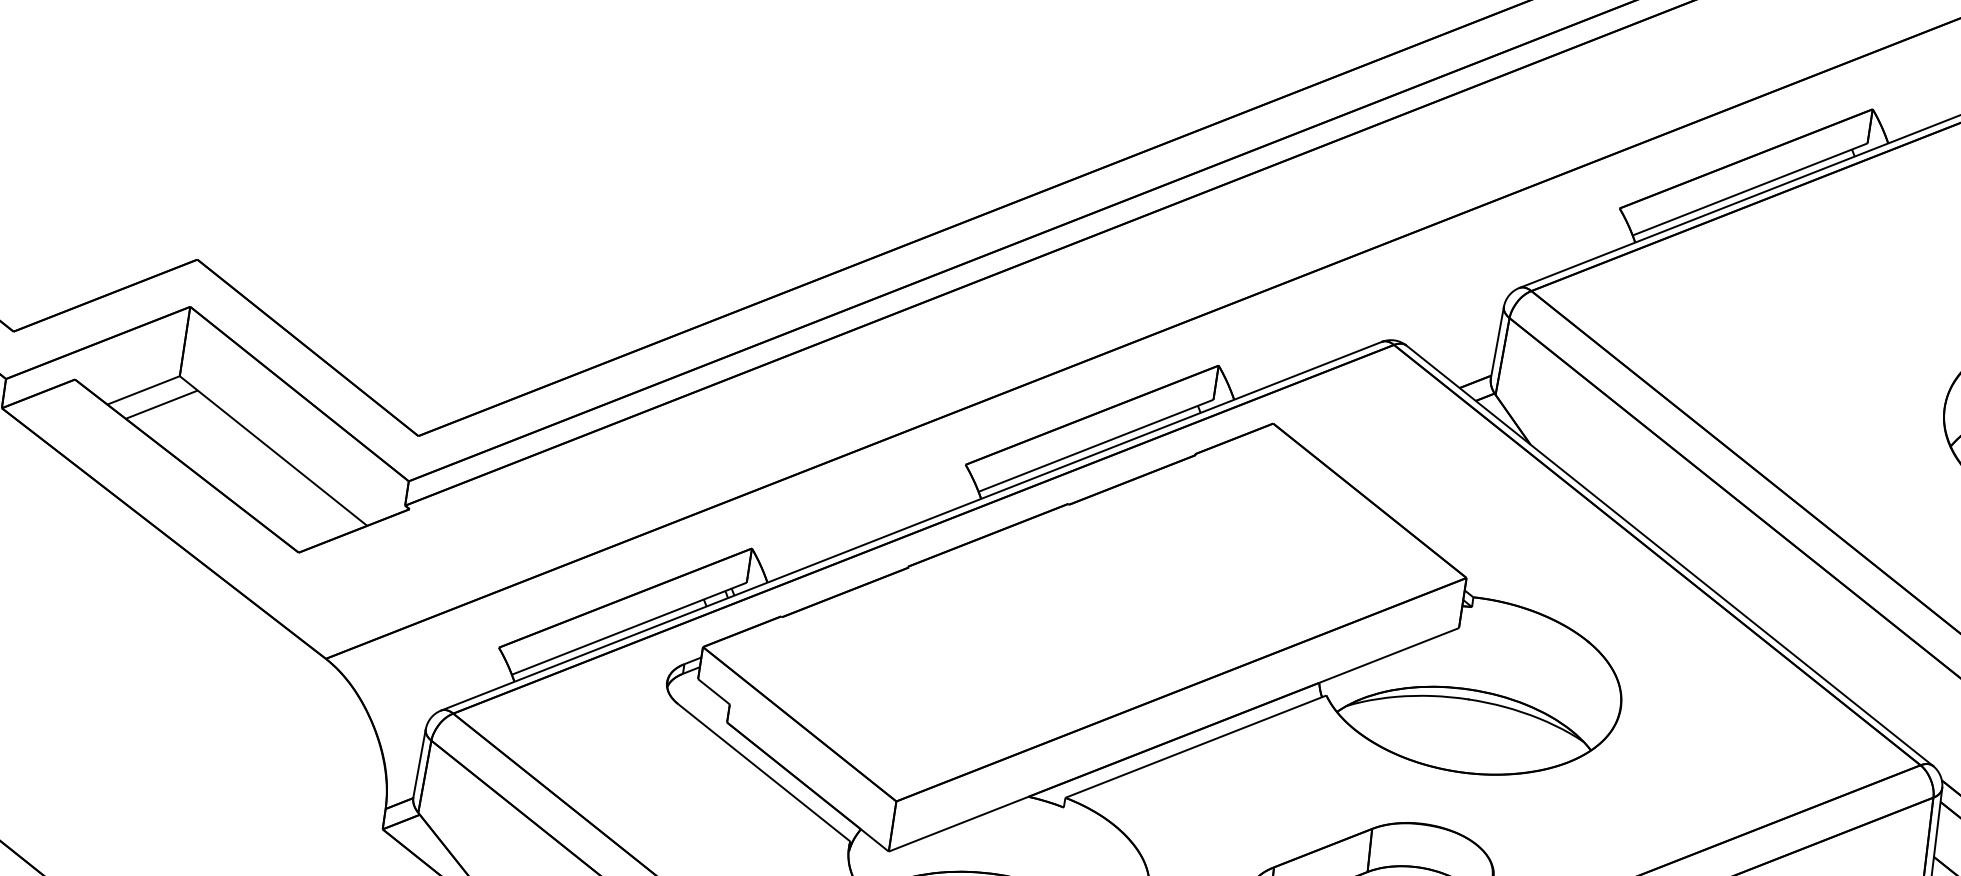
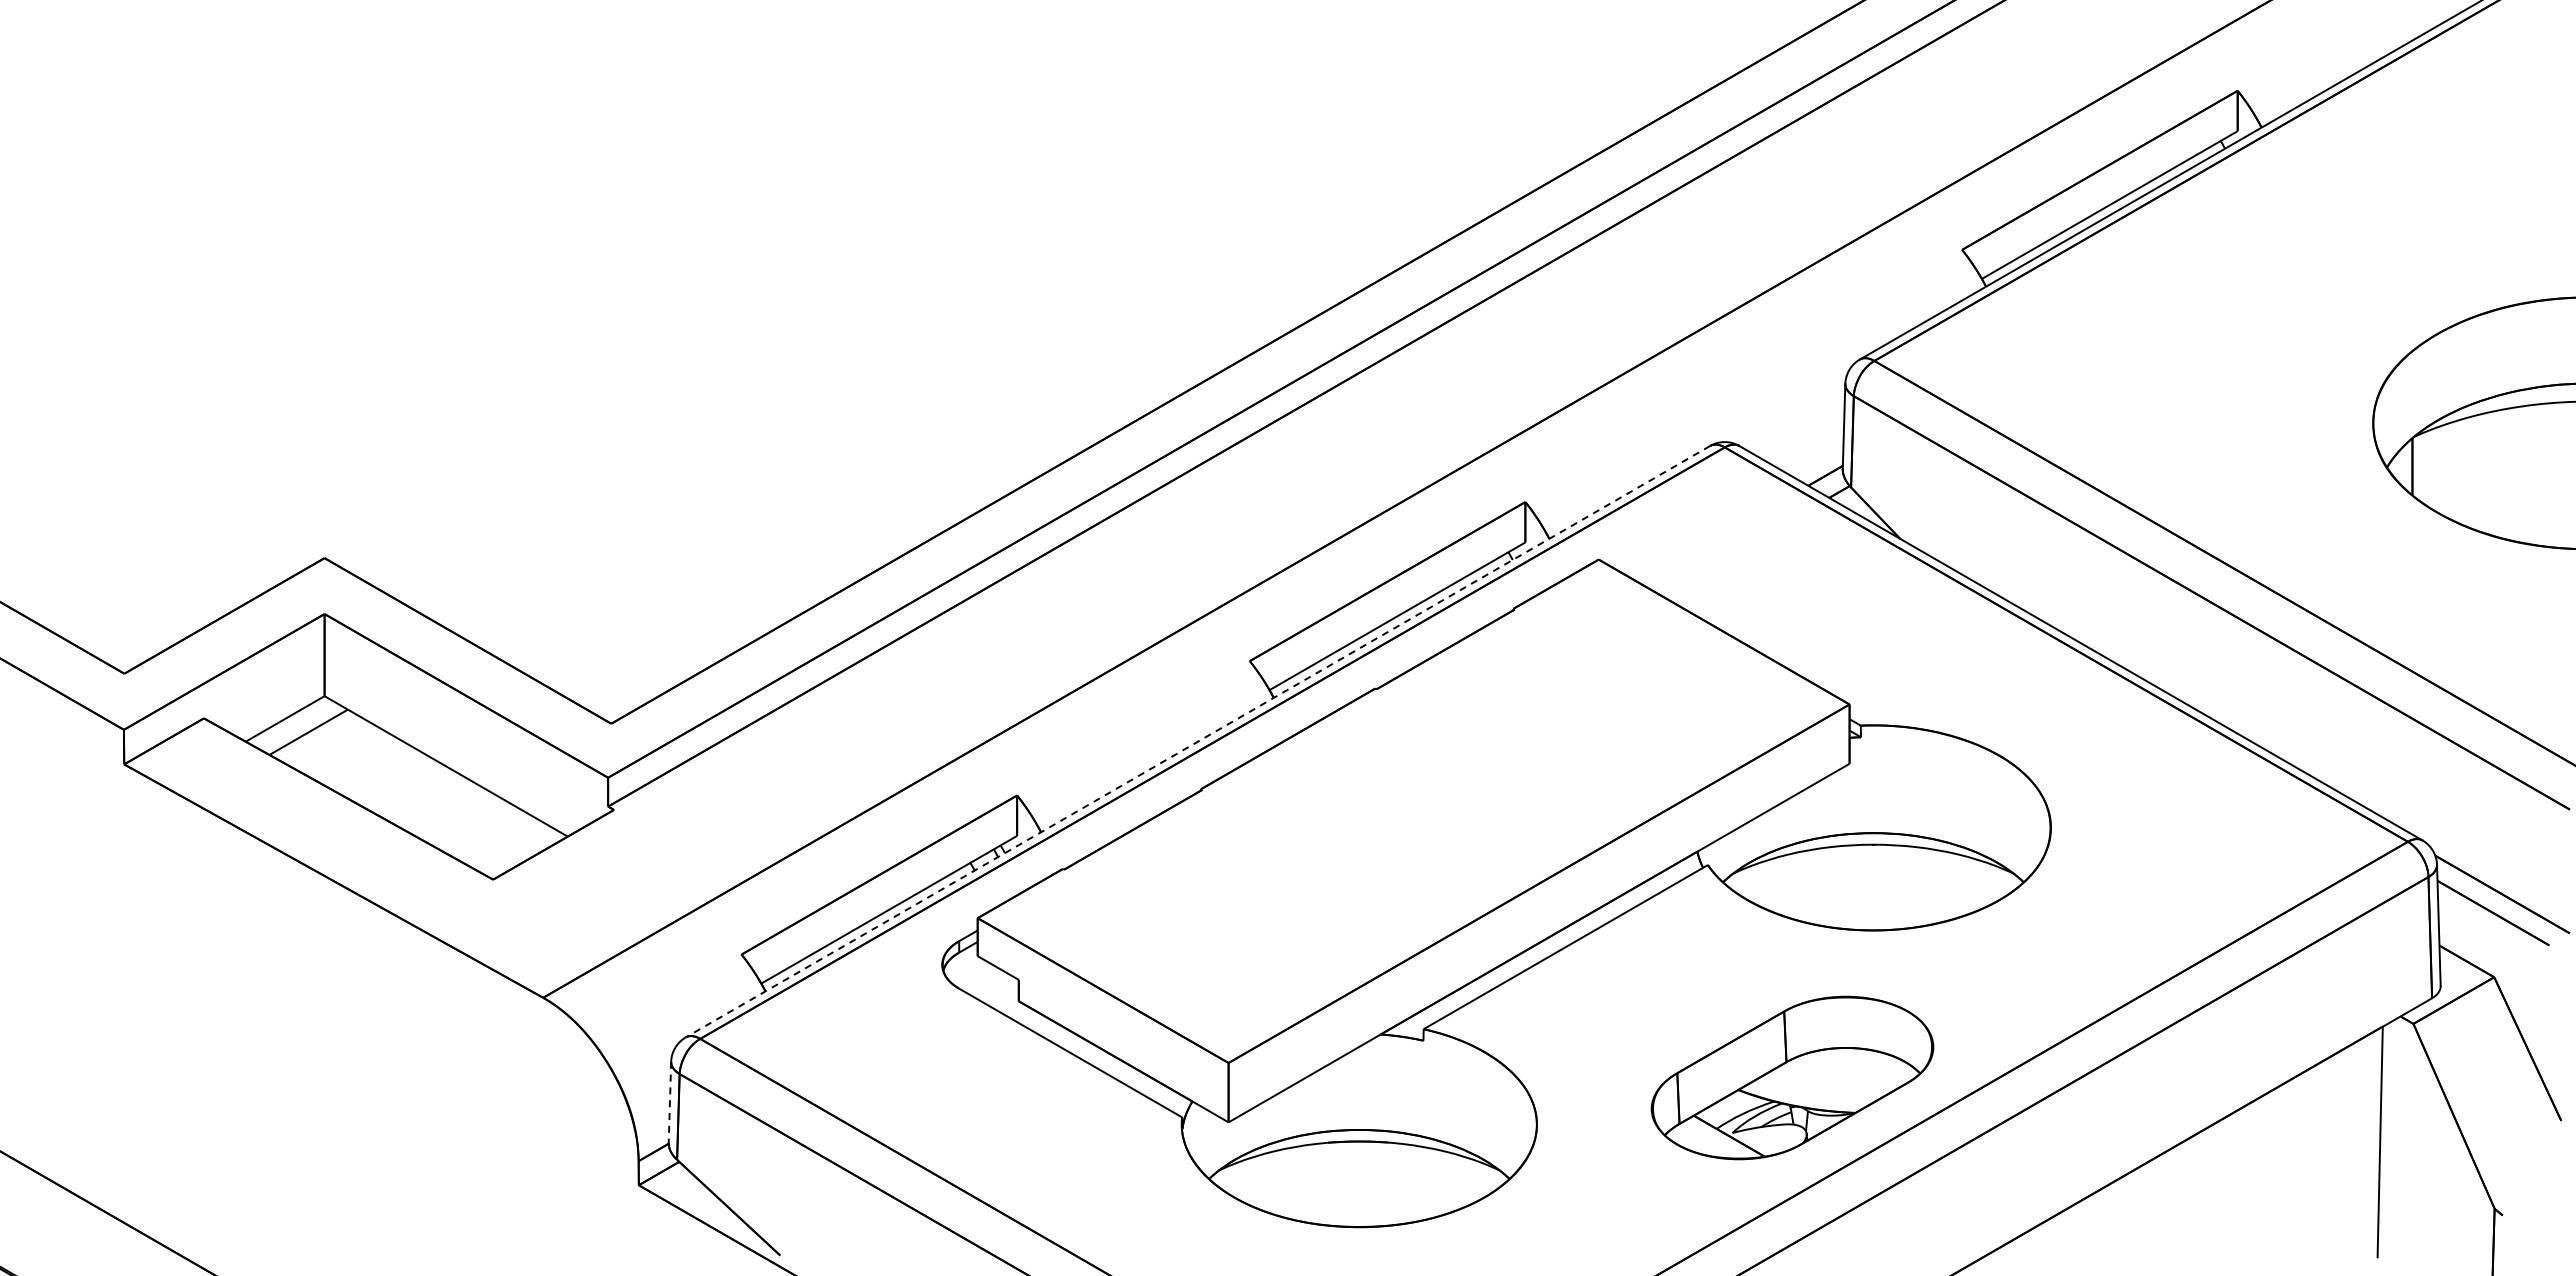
line: (911, 525) -> (1197, 741), solid -> dashed
line: (419, 763) -> (669, 1102), solid -> dashed

